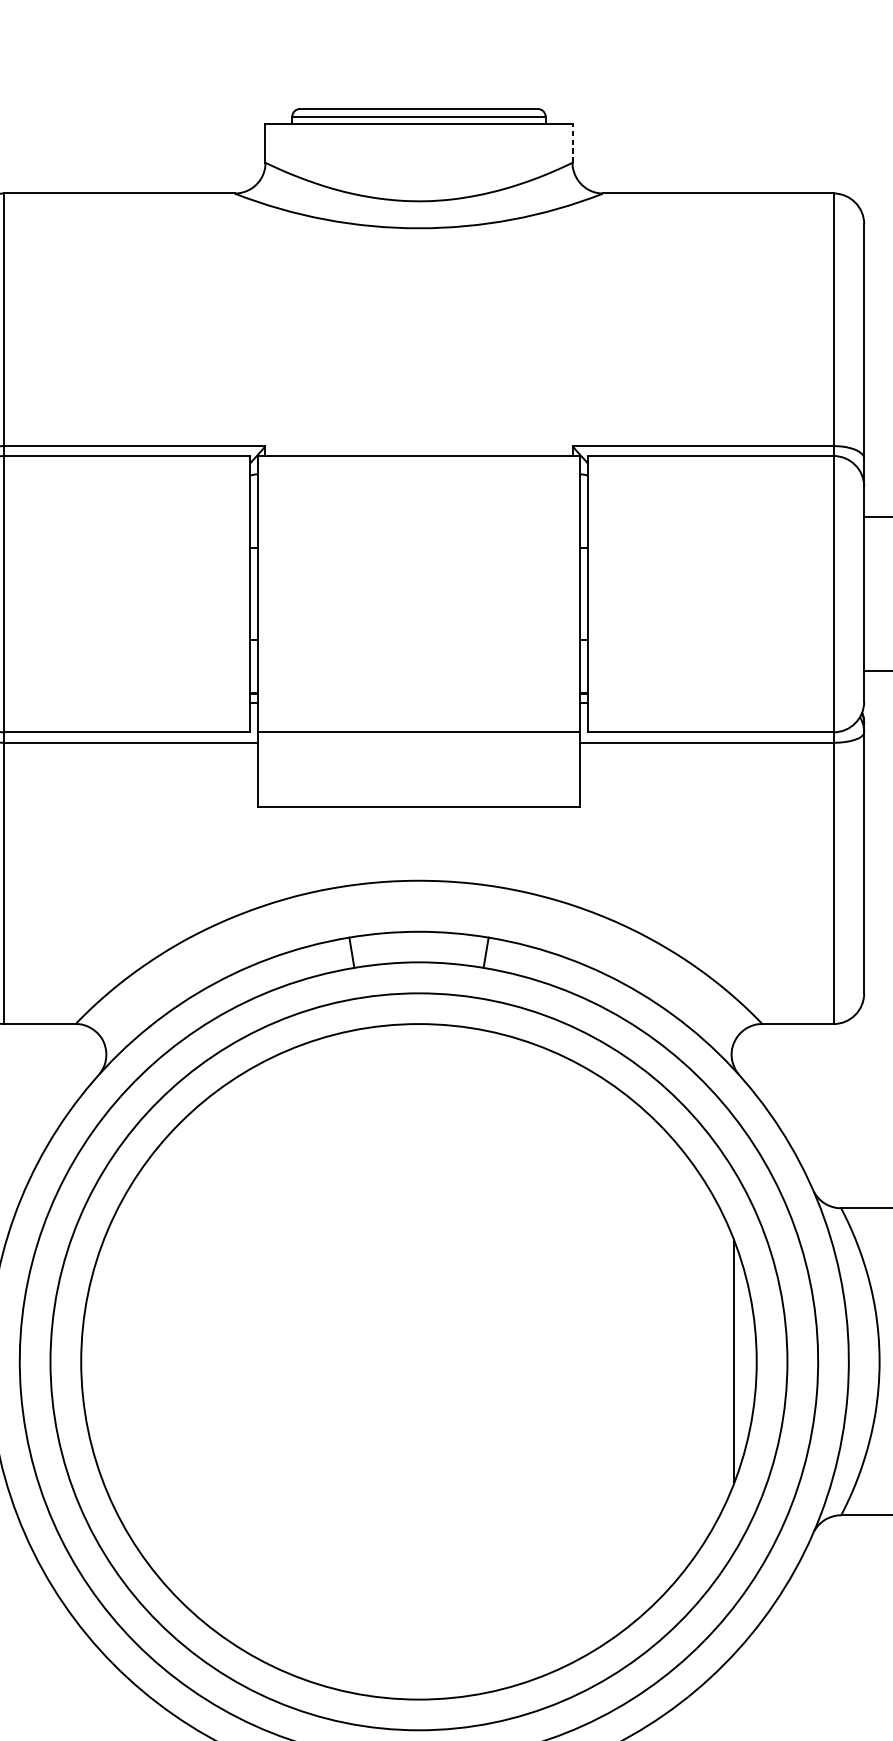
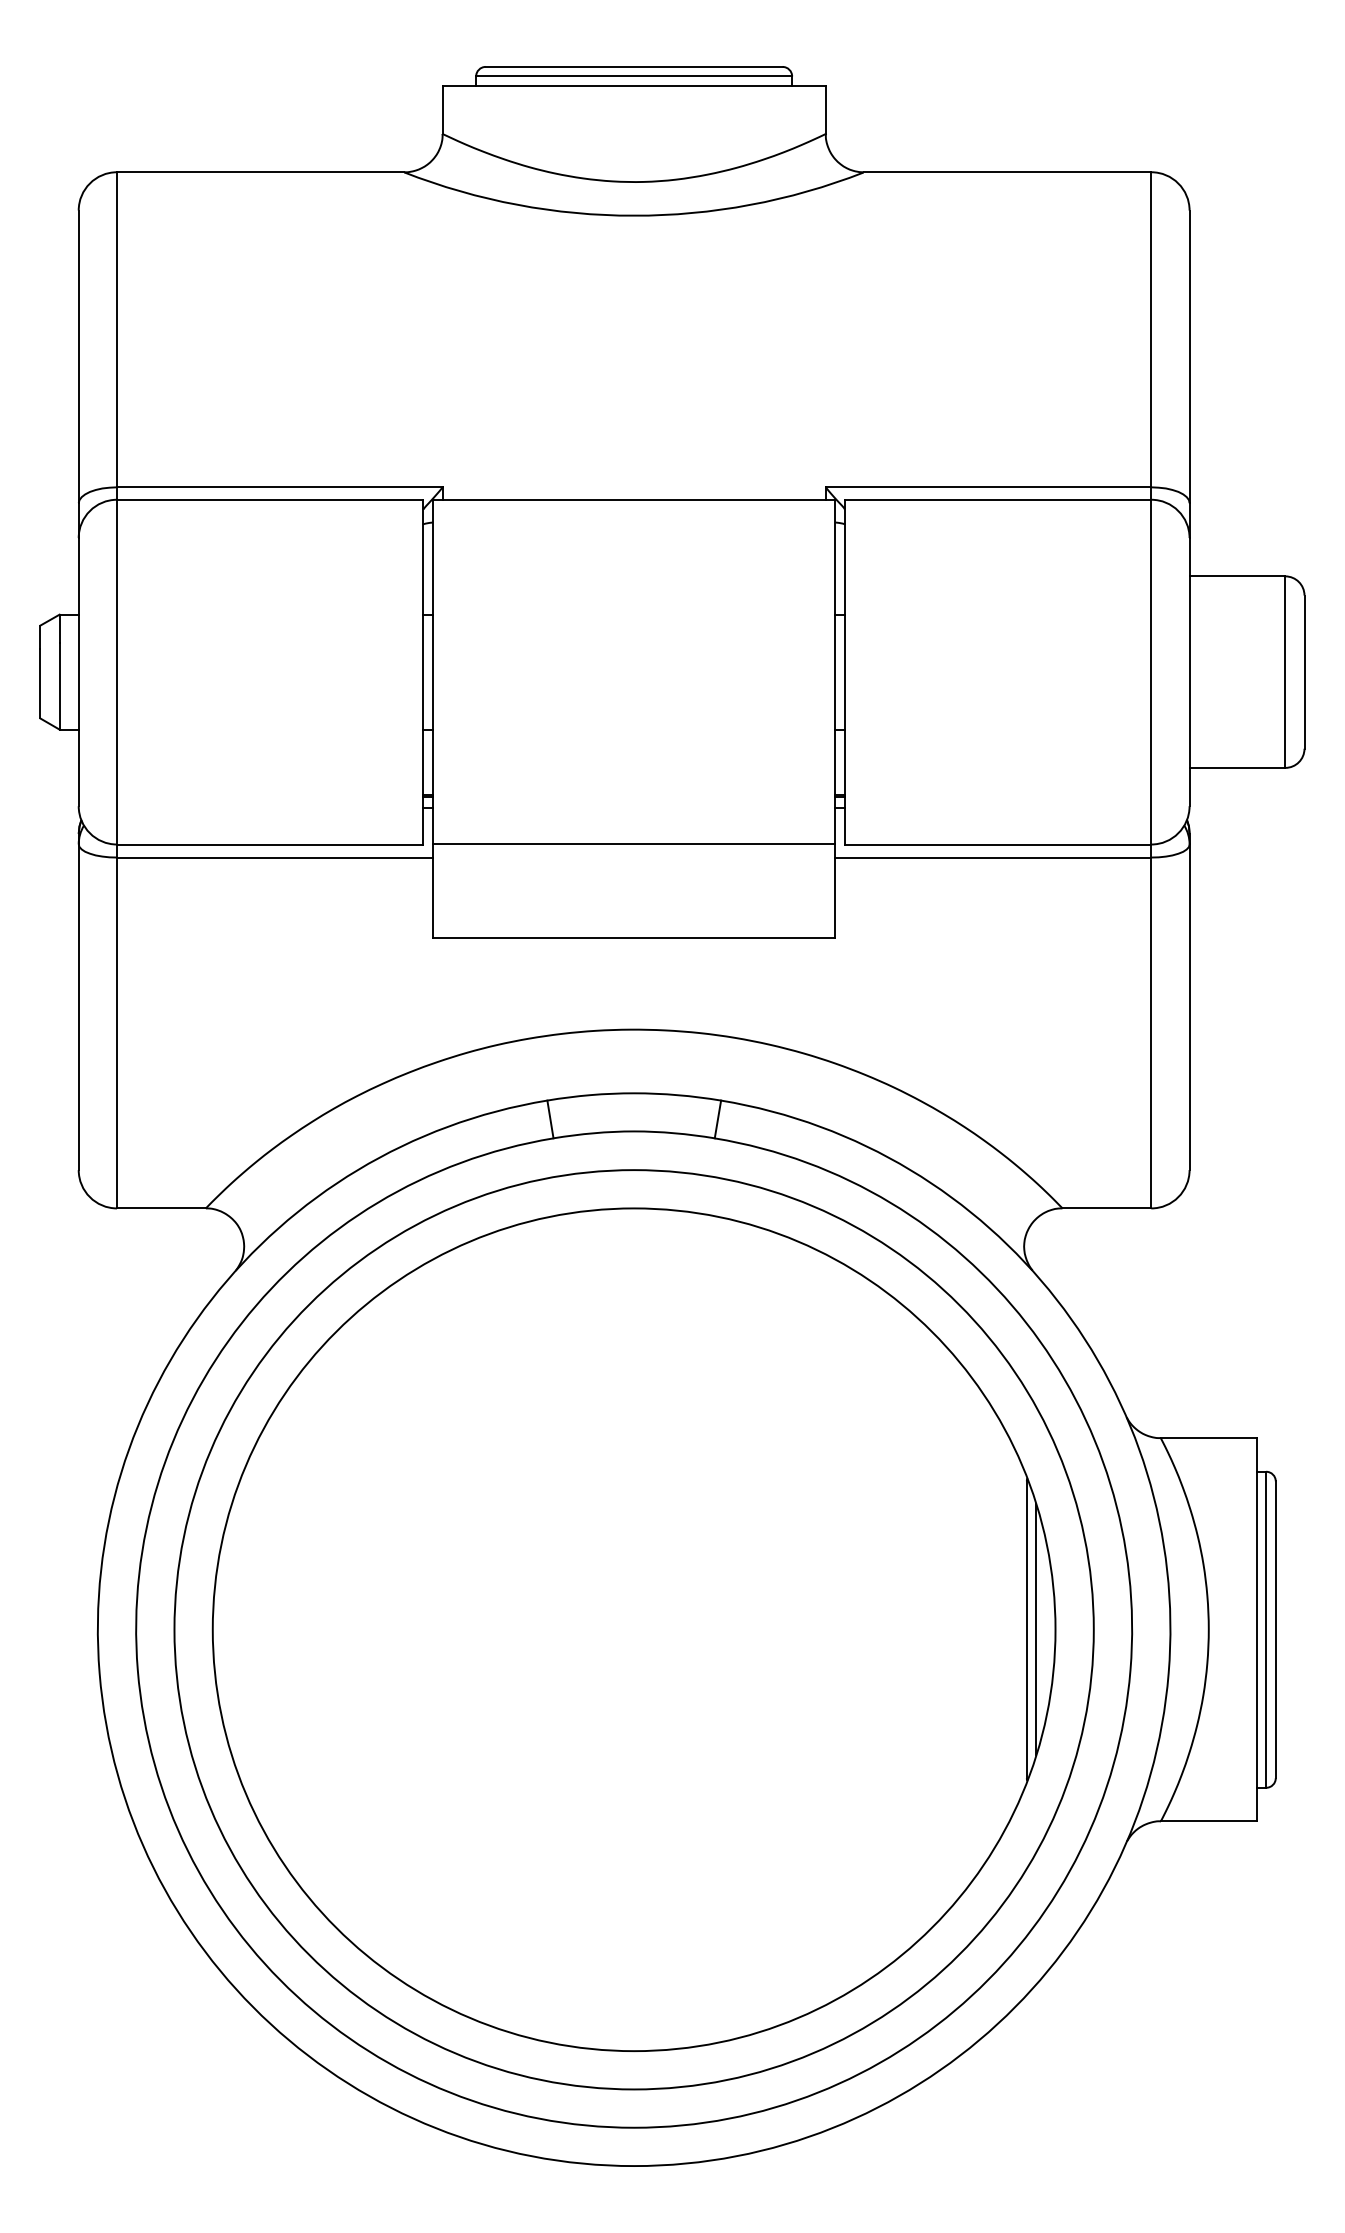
line: (572, 143) -> (825, 110), dashed -> solid
line: (741, 1361) -> (1036, 1629), added

